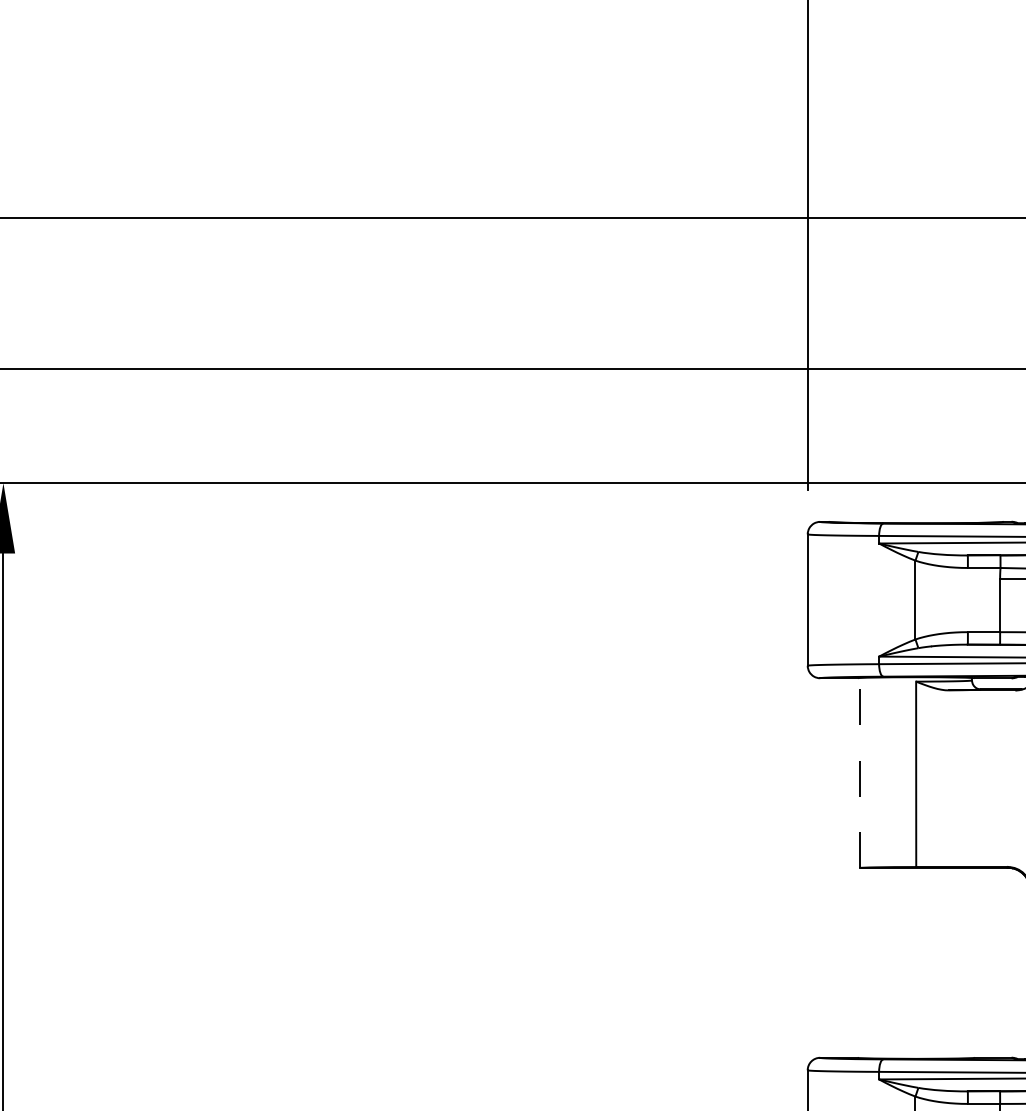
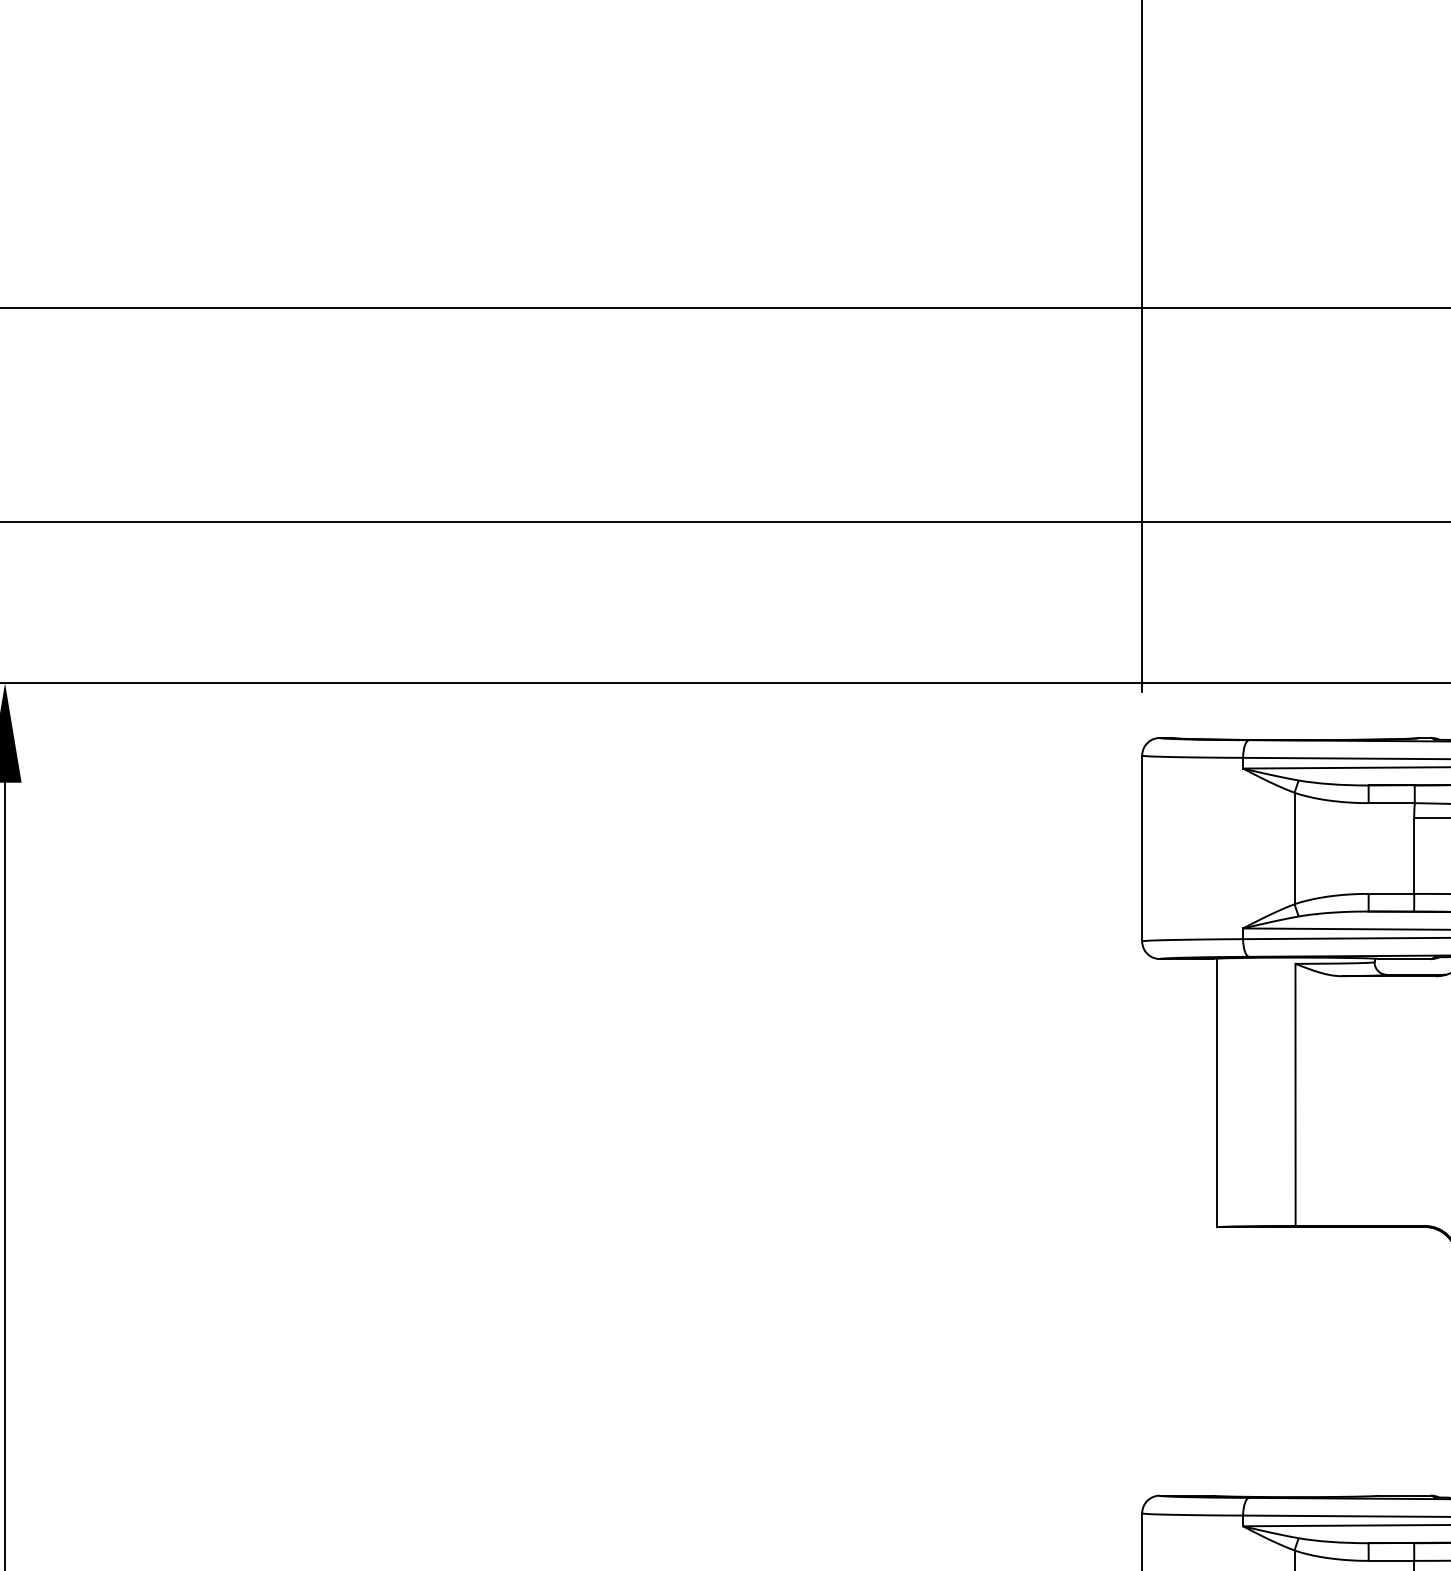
line: (860, 772) -> (1216, 1092), dashed -> solid

